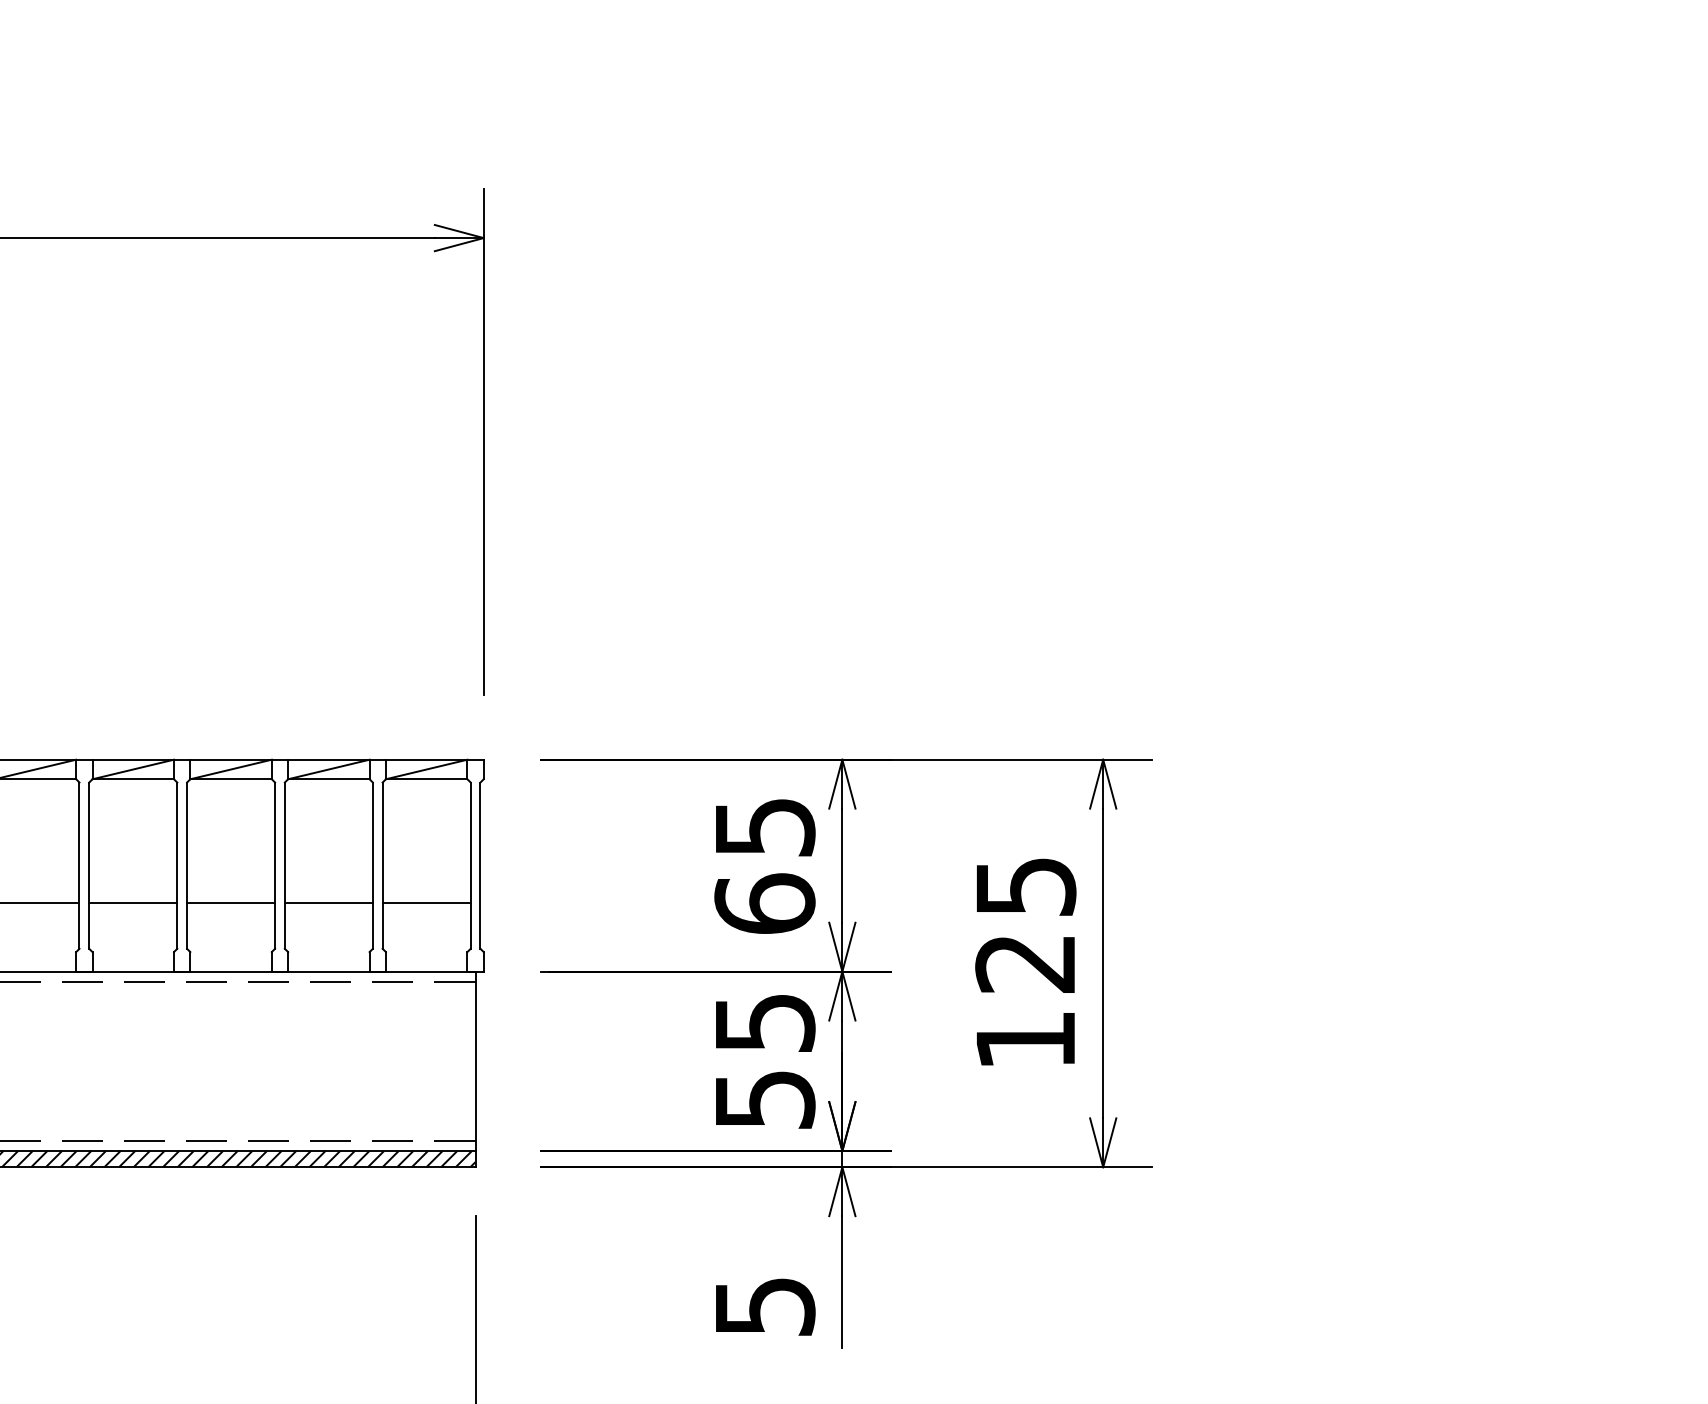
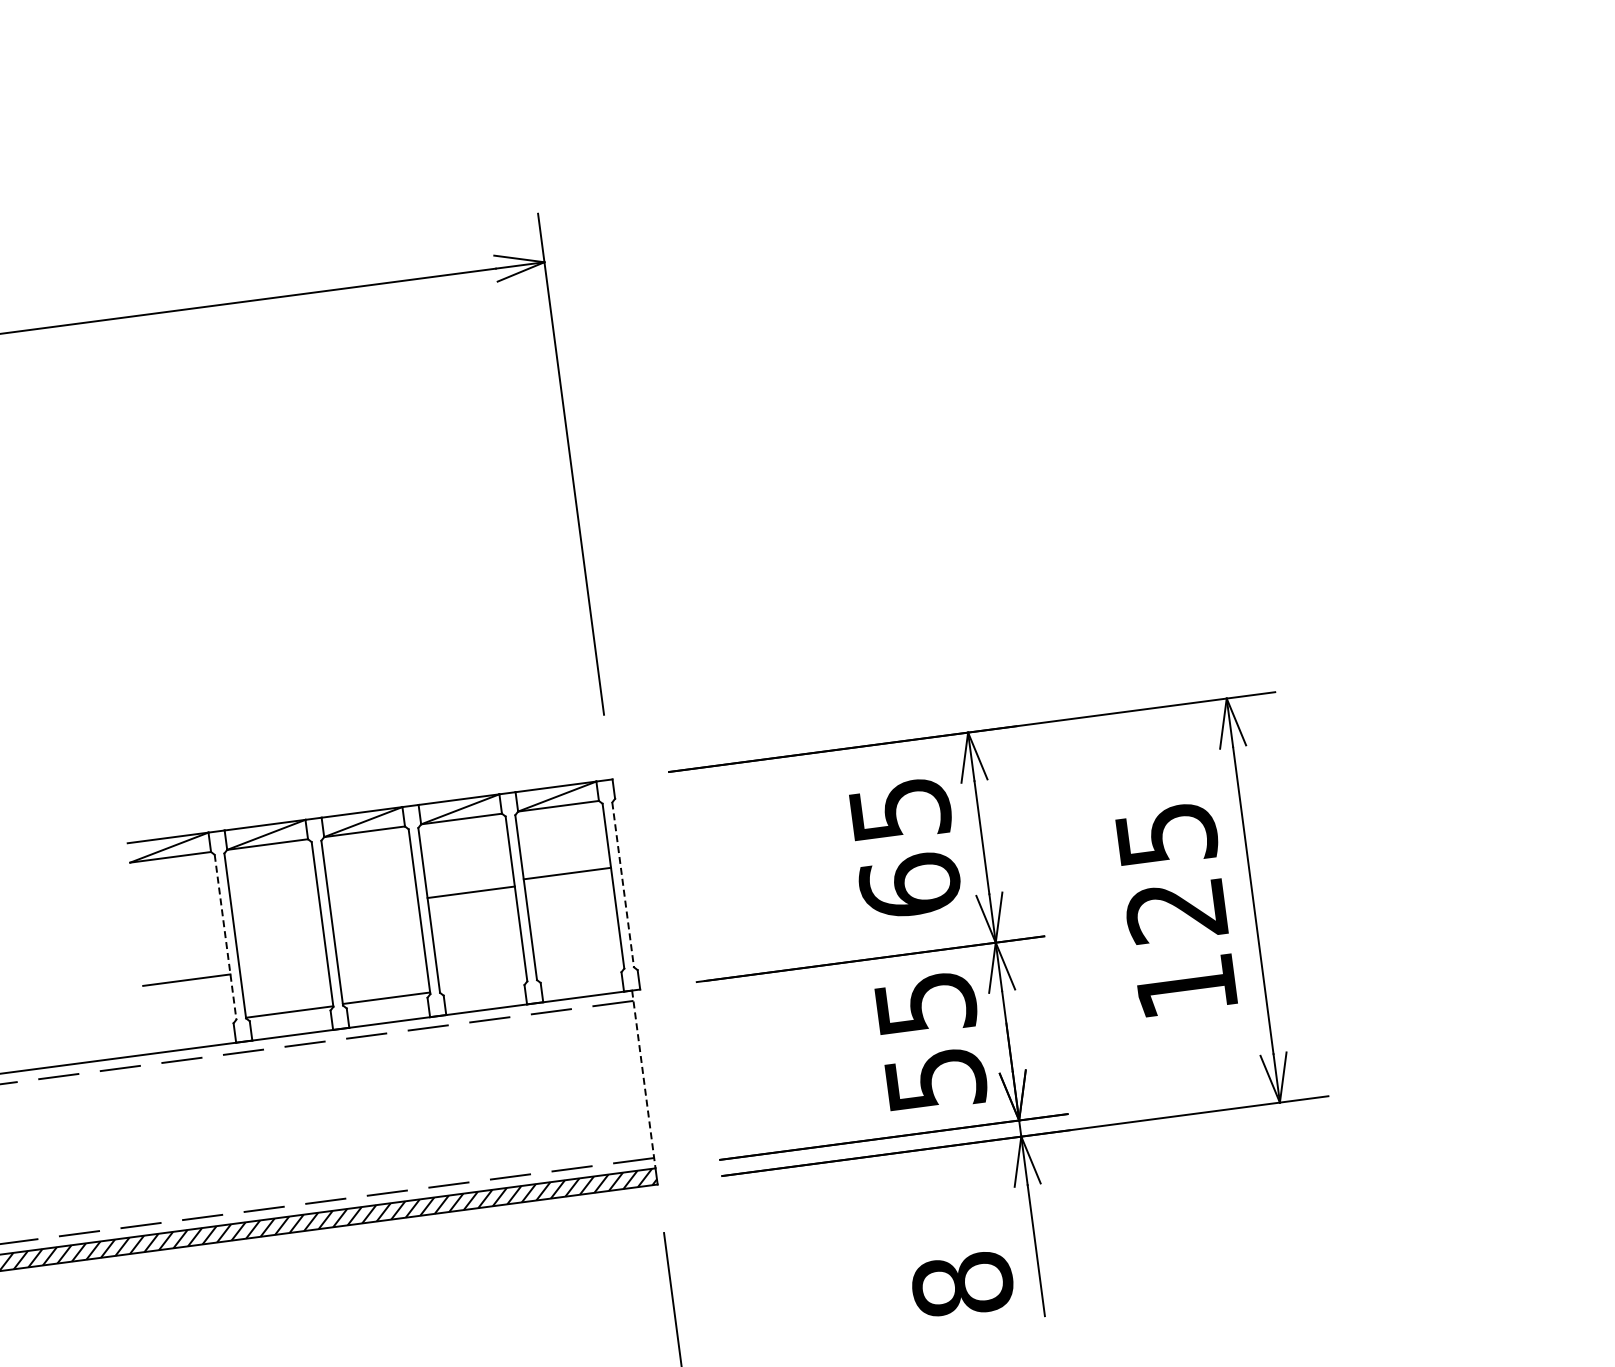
line: (79, 866) -> (225, 938), solid -> dashed
line: (480, 866) -> (623, 885), solid -> dashed
line: (133, 903) -> (289, 1012), moved
line: (231, 903) -> (386, 998), moved
line: (328, 903) -> (470, 892), moved
line: (426, 903) -> (567, 873), moved
line: (475, 1061) -> (643, 1079), solid -> dashed
text: (764, 1306) -> (962, 1284), 5 -> 8

